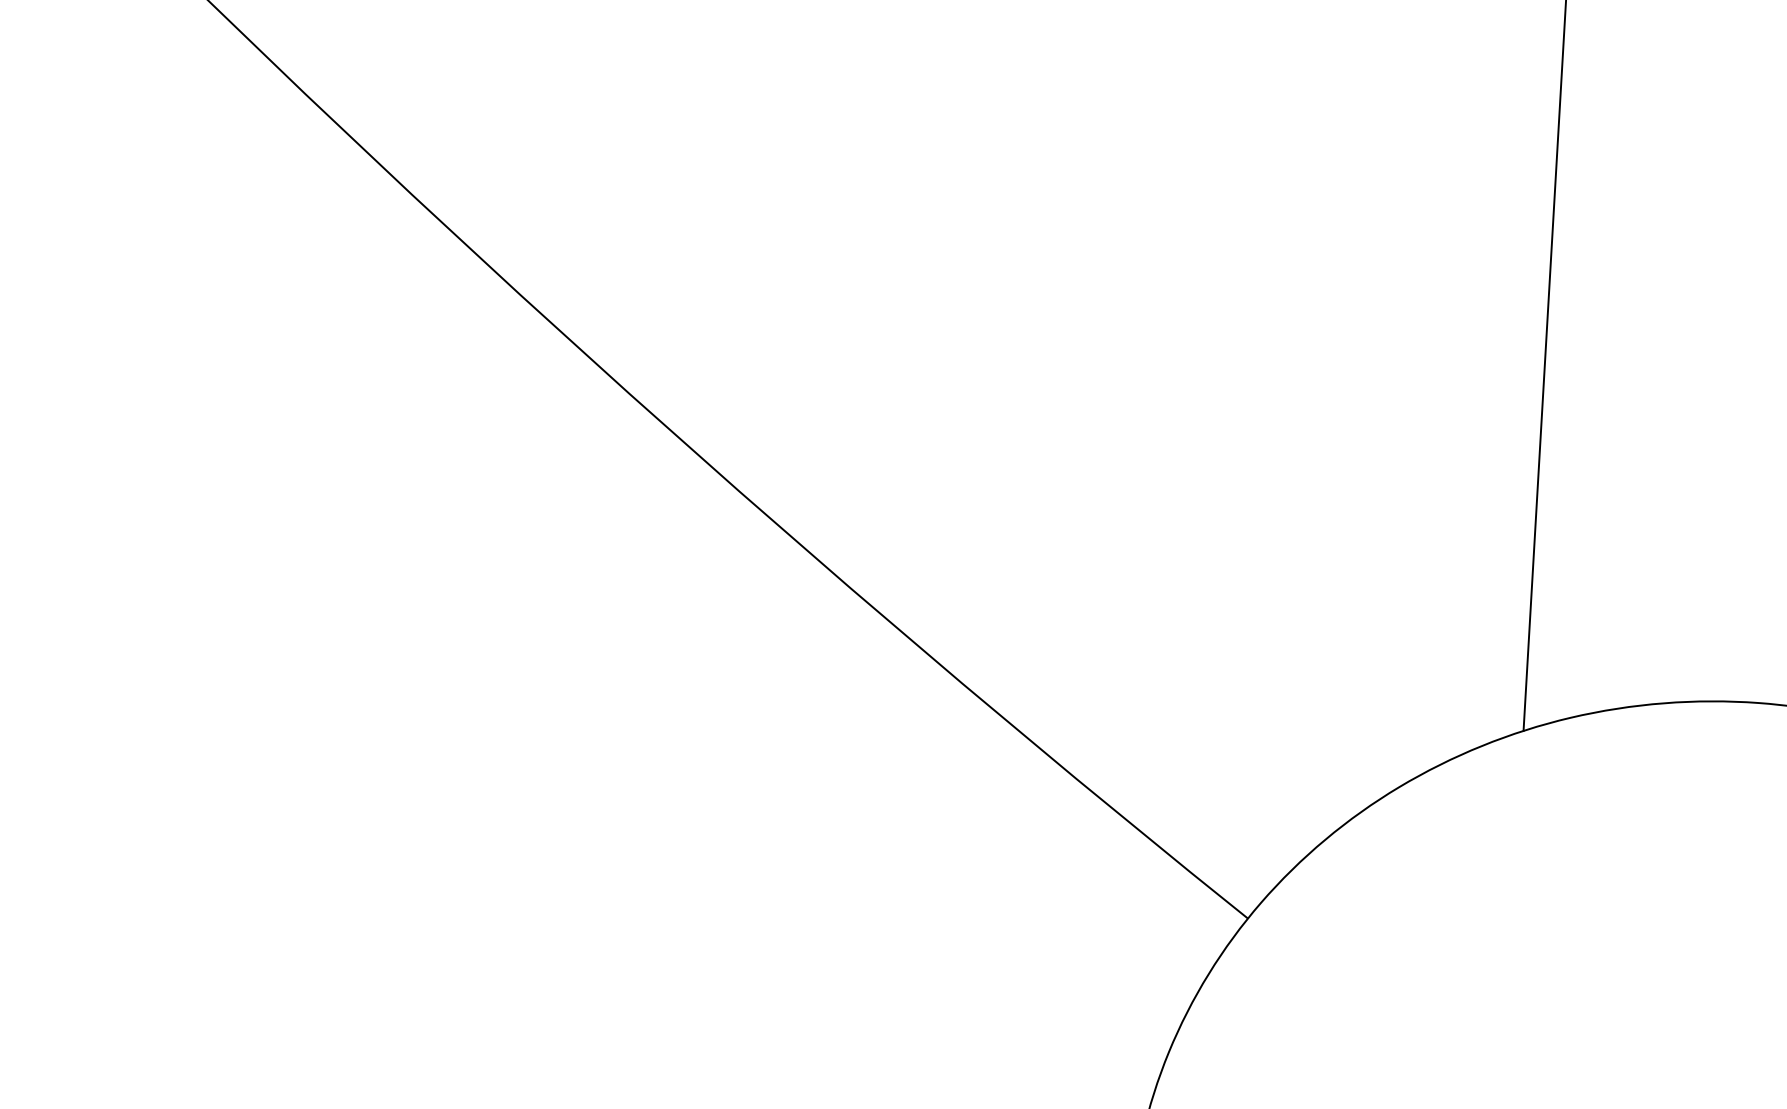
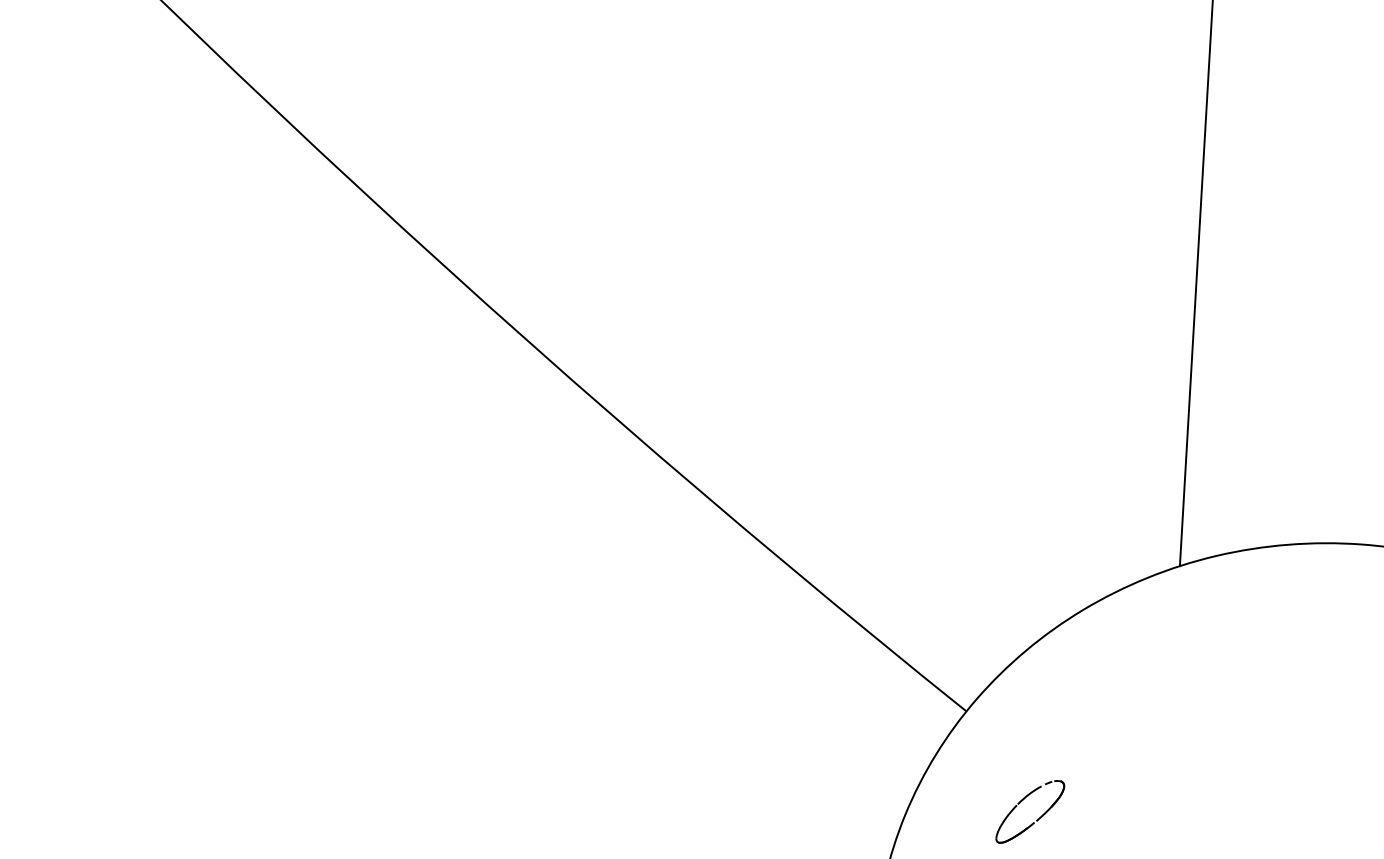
part: (1338, 1058) -> (1036, 819), added

